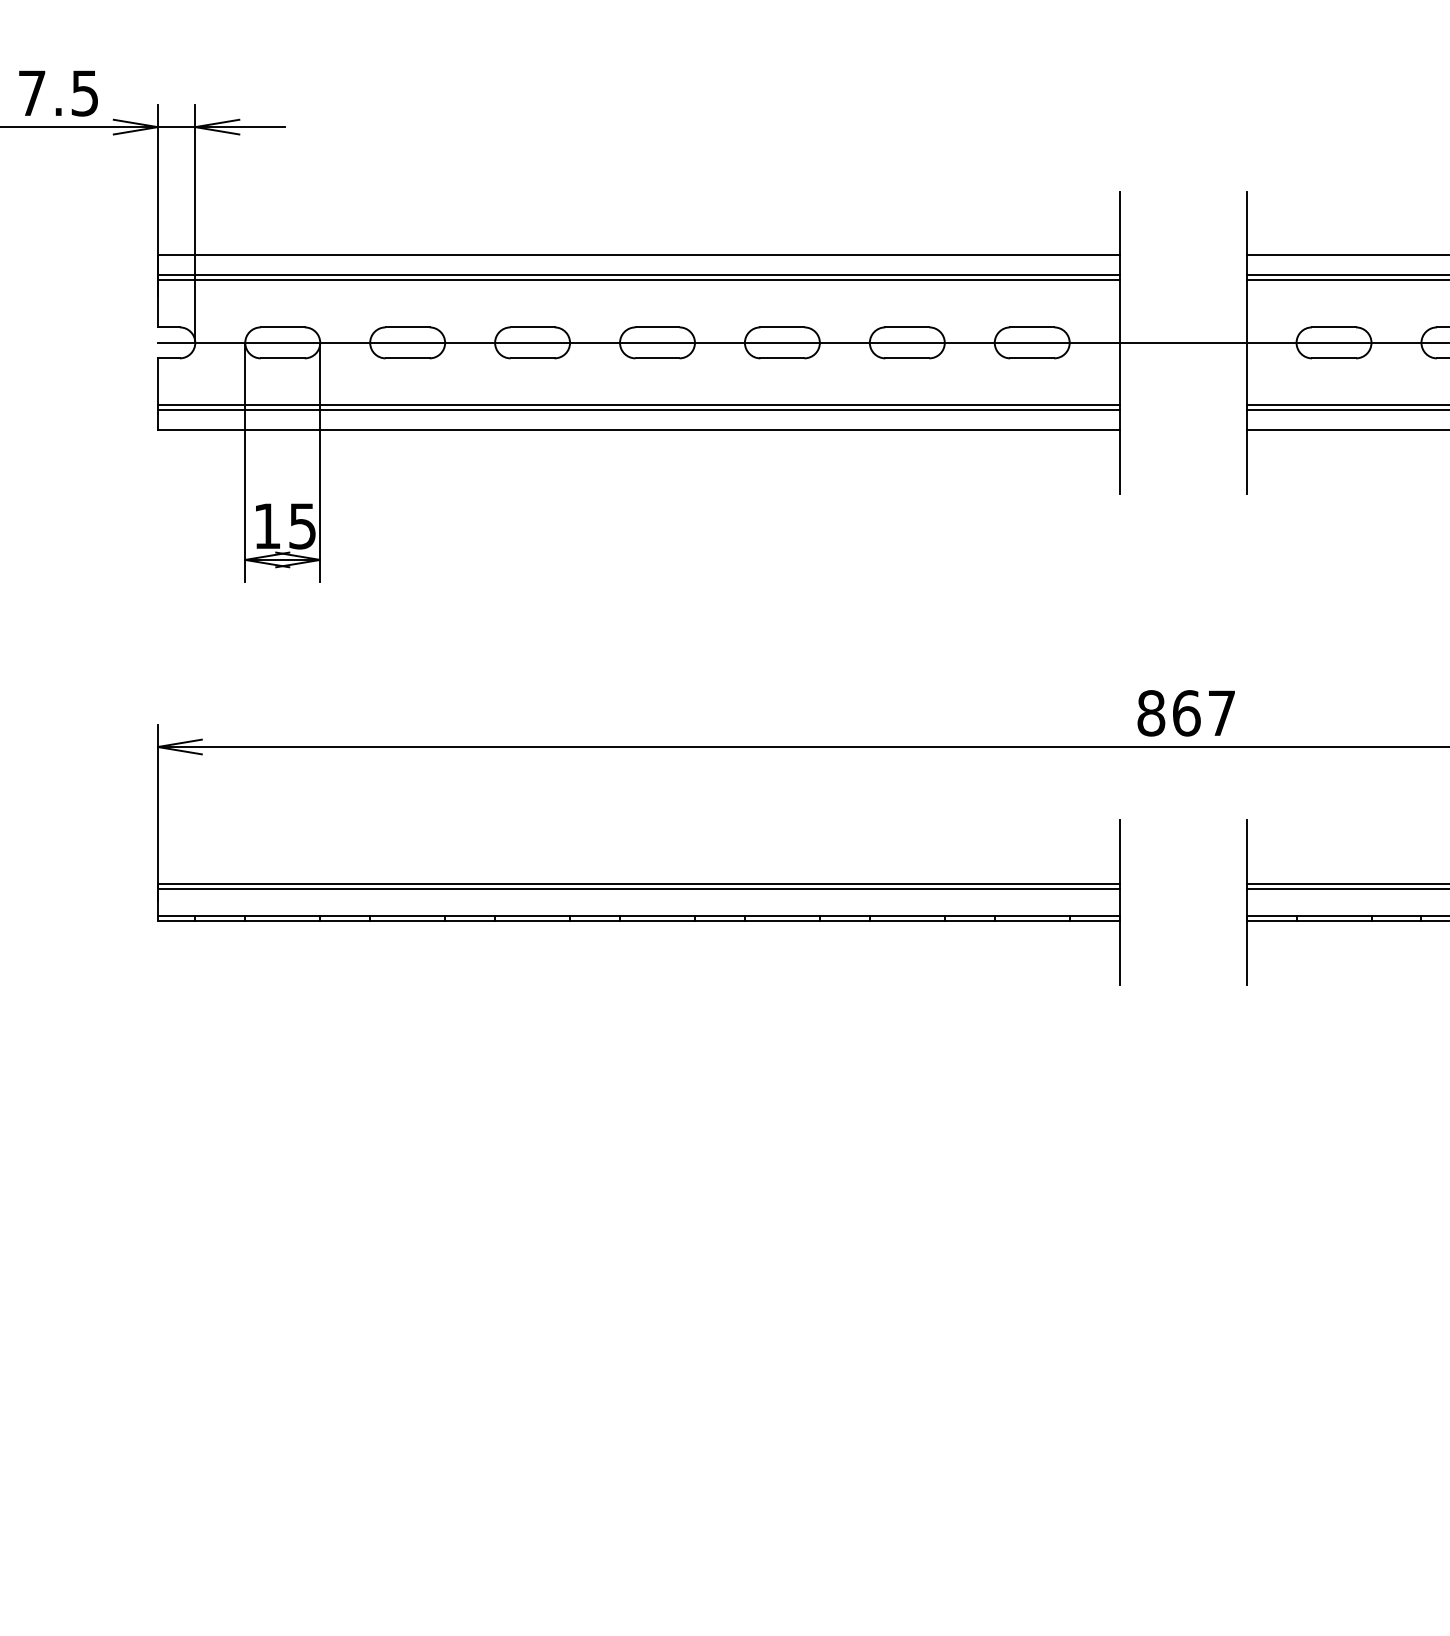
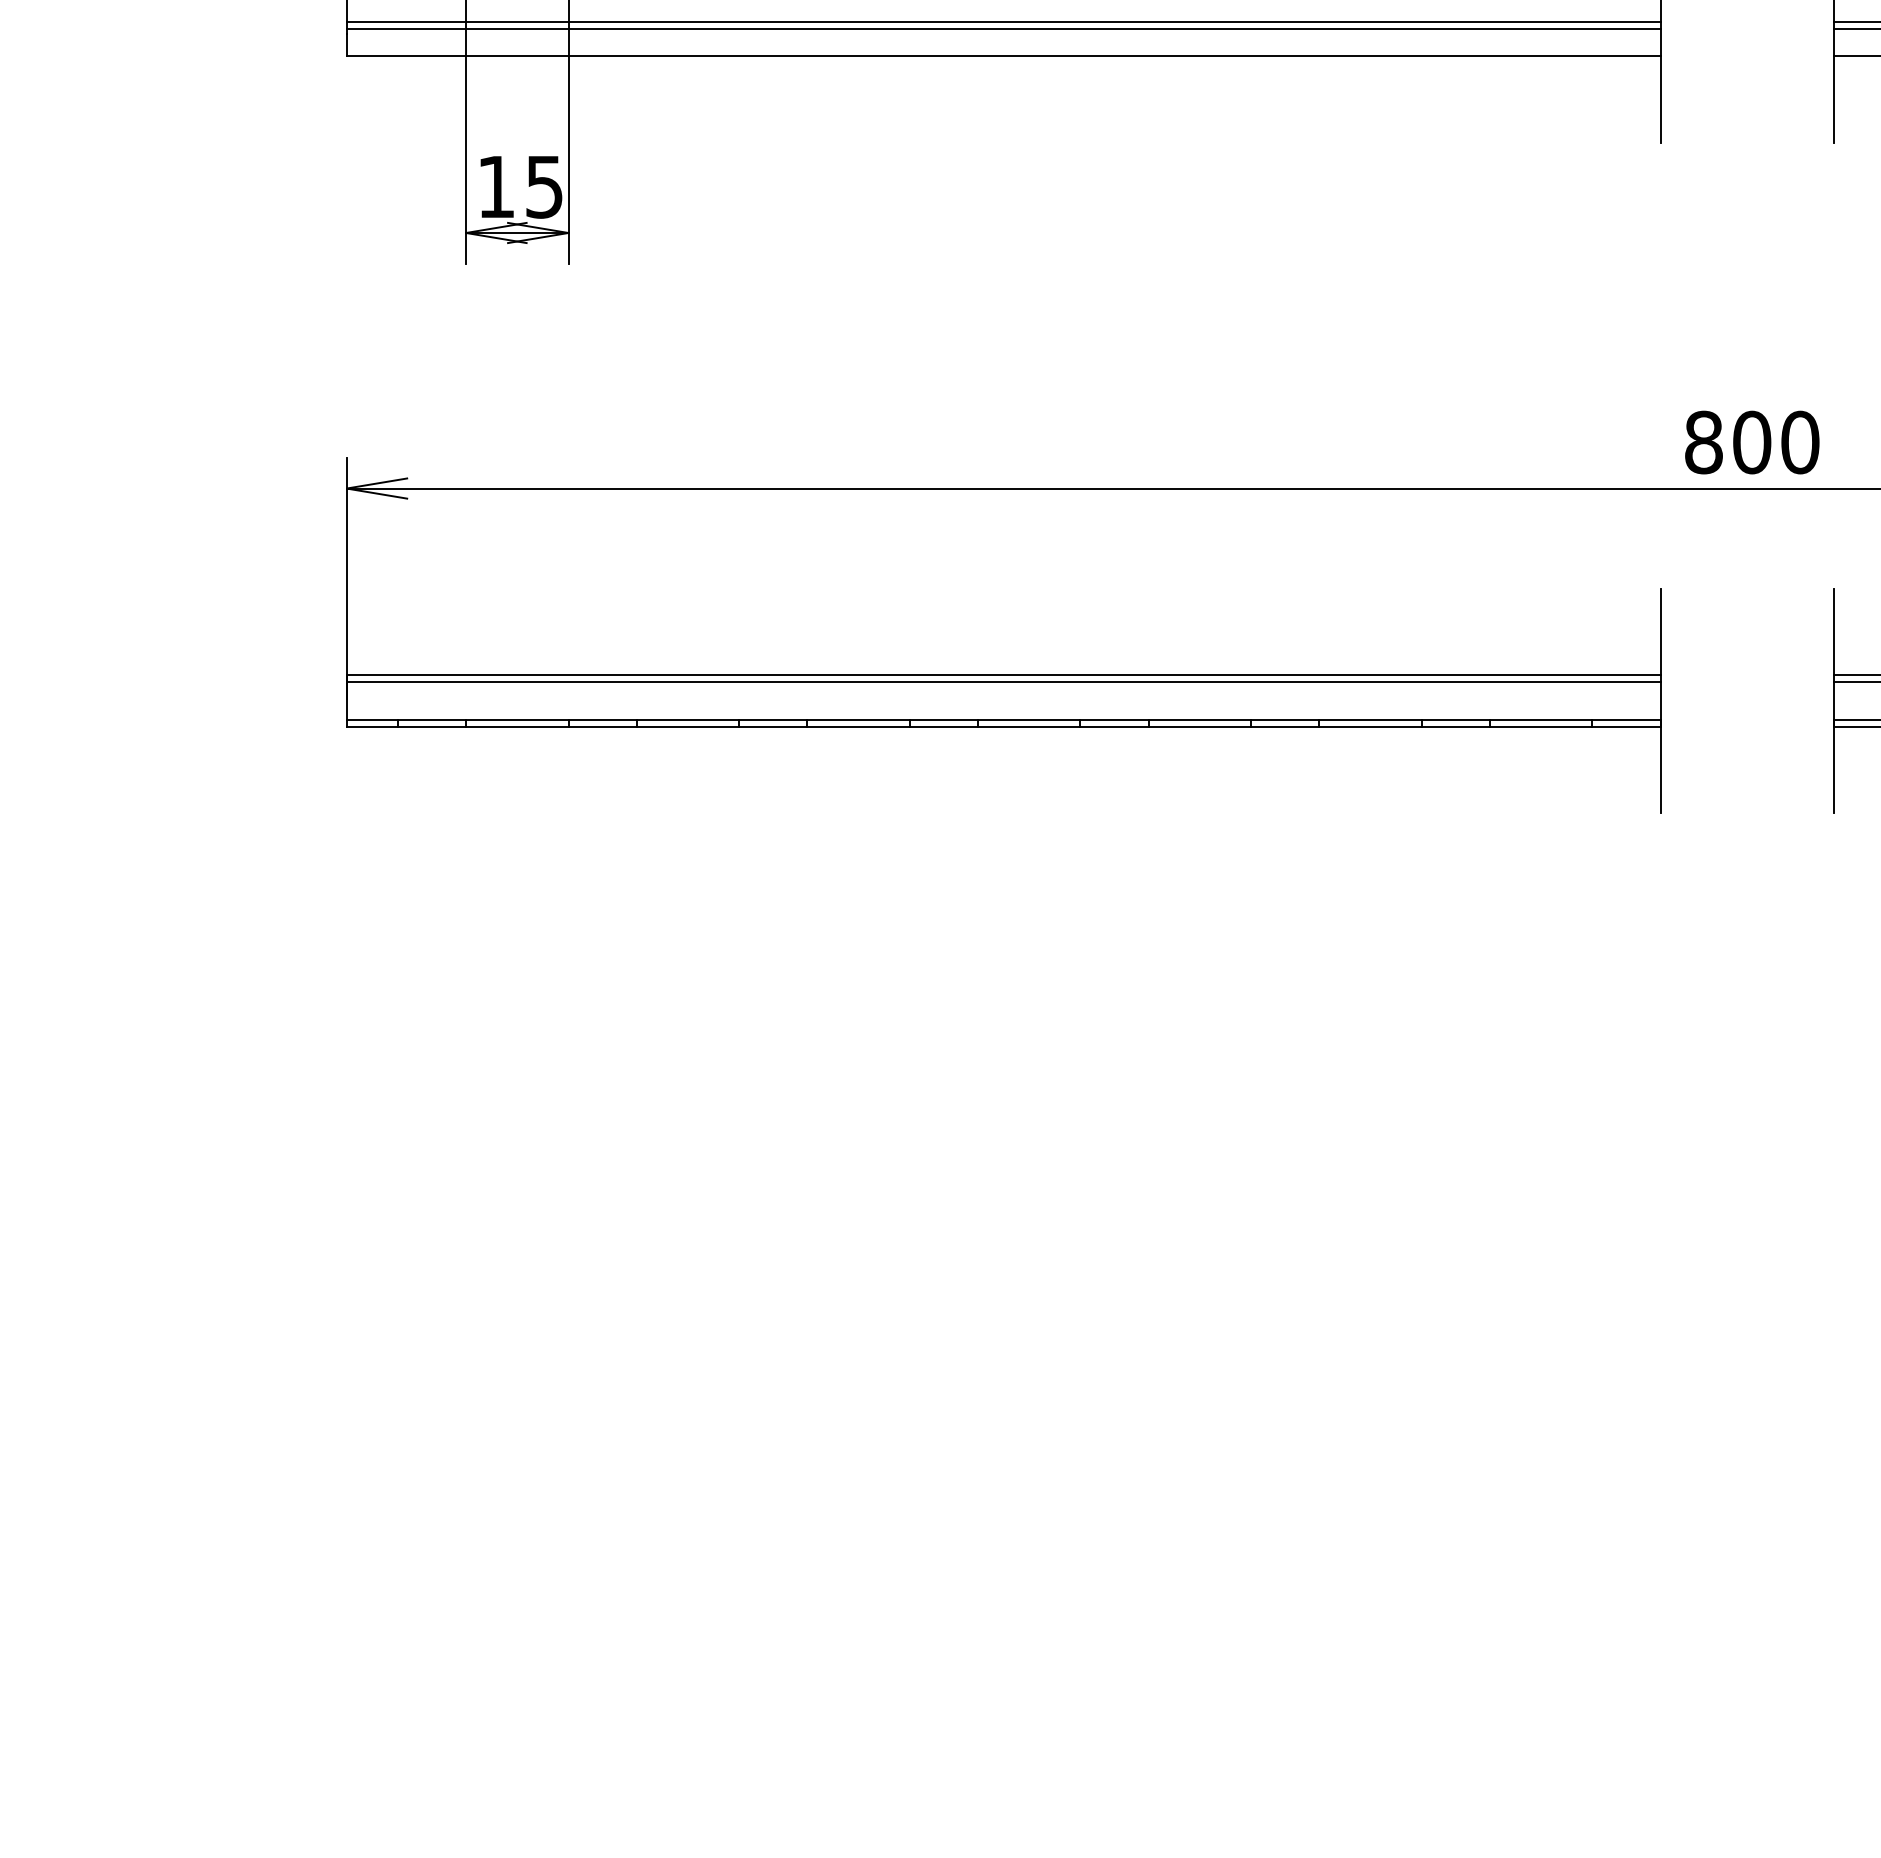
text: (1203, 713) -> (1775, 442), 867 -> 800

